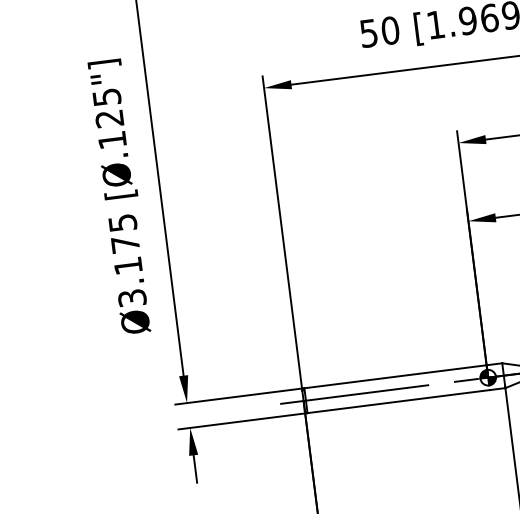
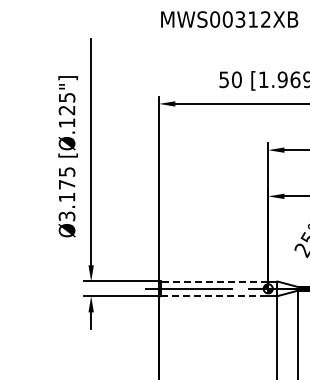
line: (395, 376) -> (214, 281), solid -> dashed
line: (398, 402) -> (214, 296), solid -> dashed

